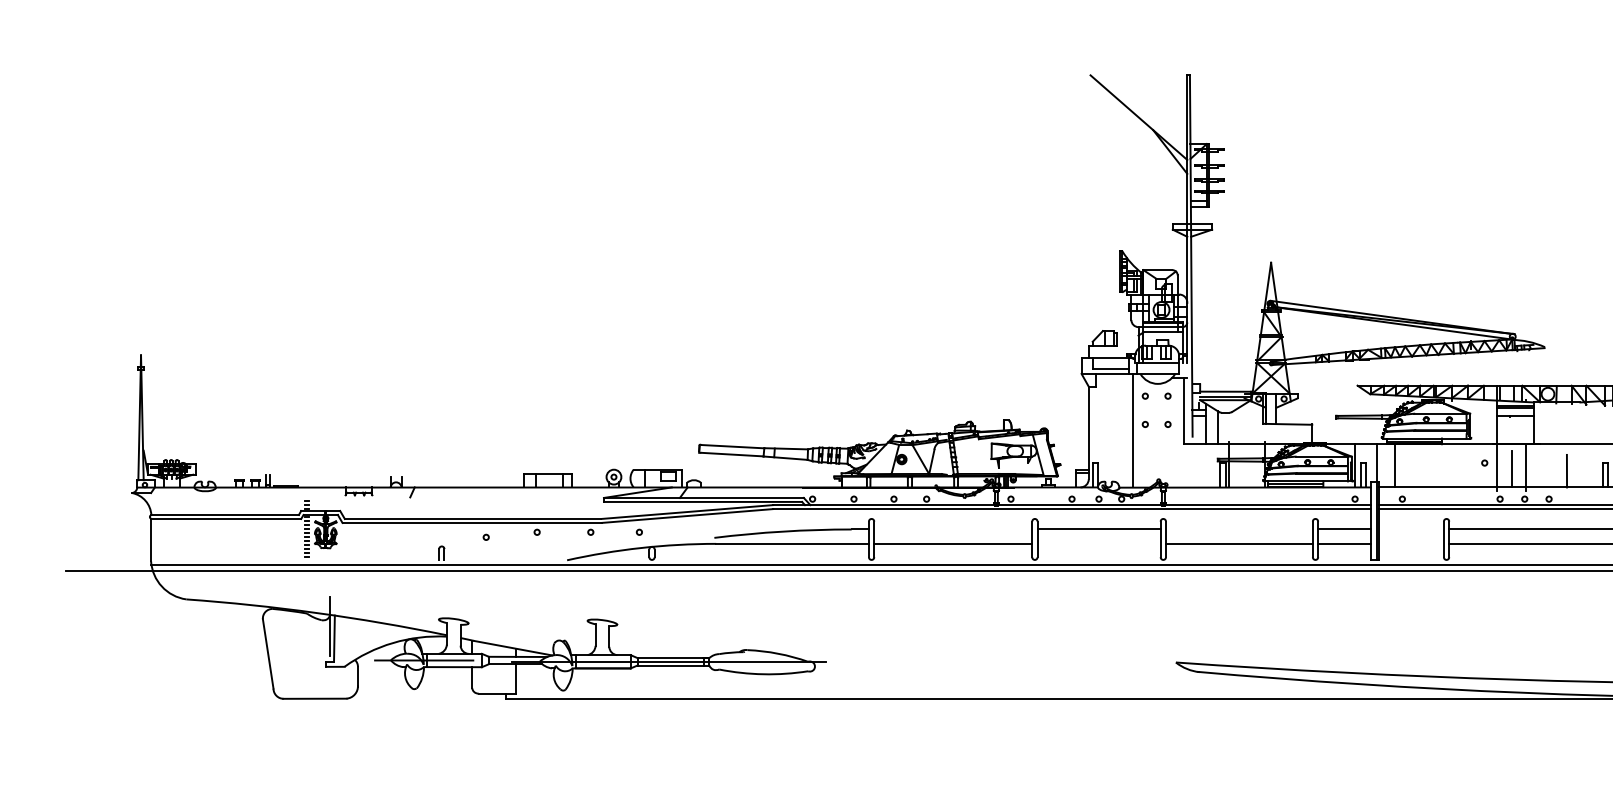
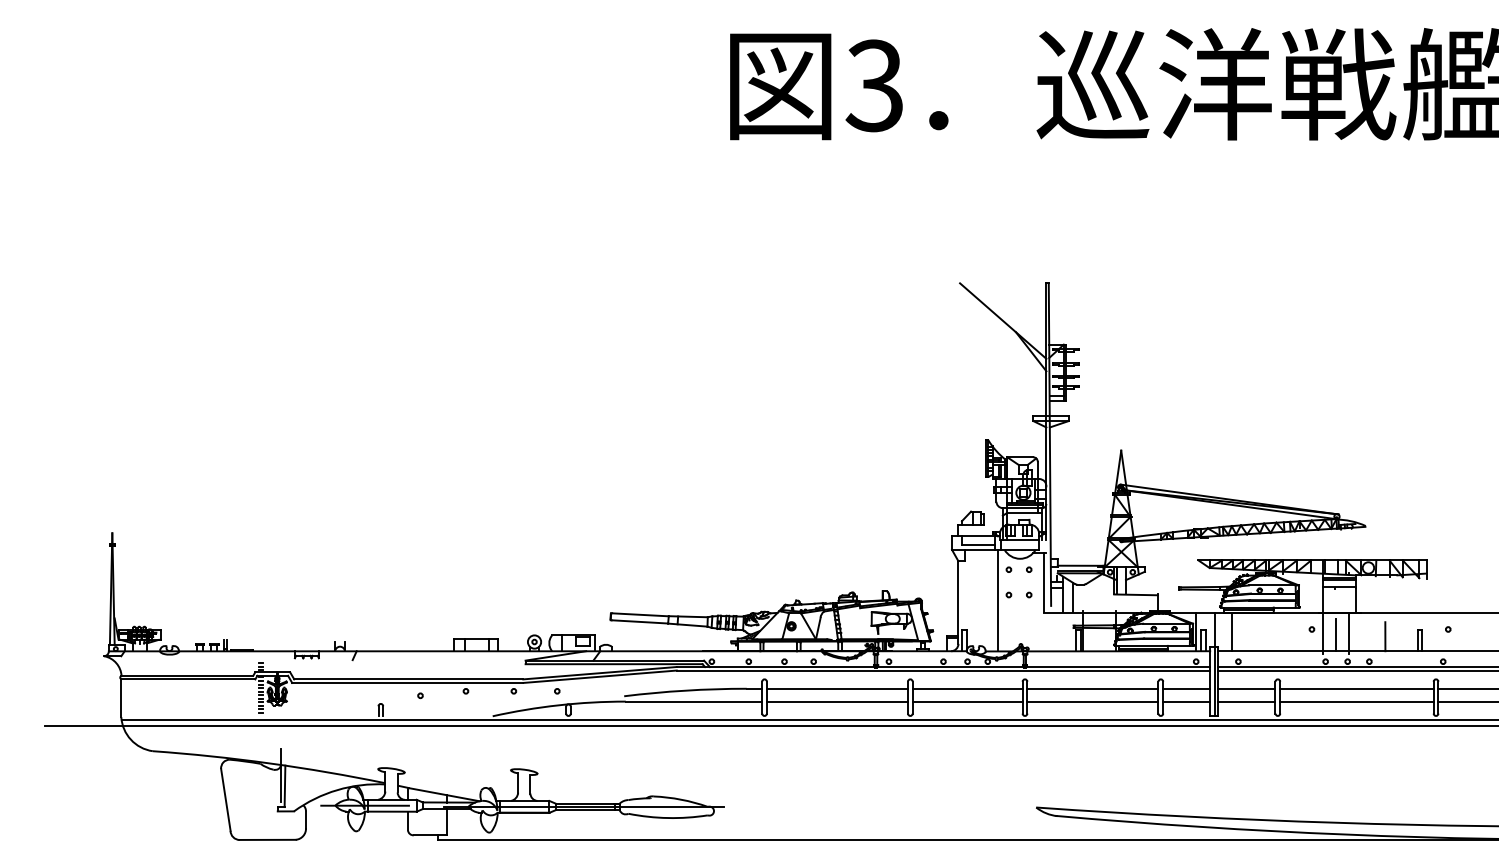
line: (952, 529) -> (836, 688), added
line: (1238, 529) -> (1092, 688), added
line: (1411, 529) -> (1246, 688), added
line: (1098, 543) -> (967, 701), added
line: (1411, 543) -> (1246, 701), added

